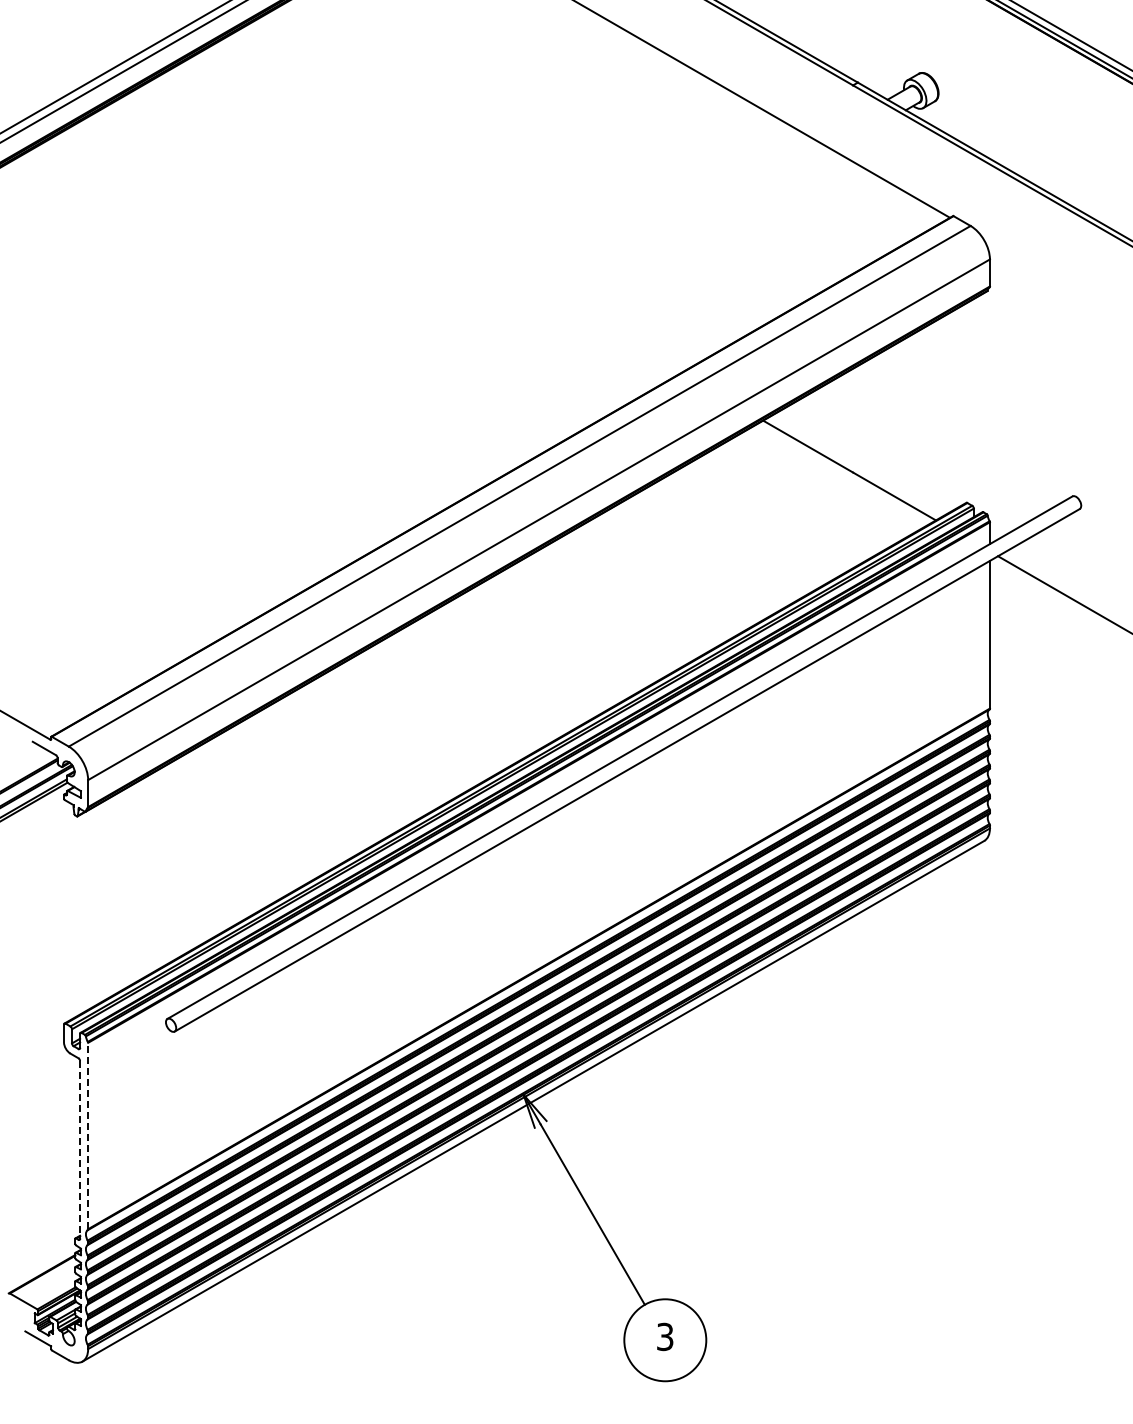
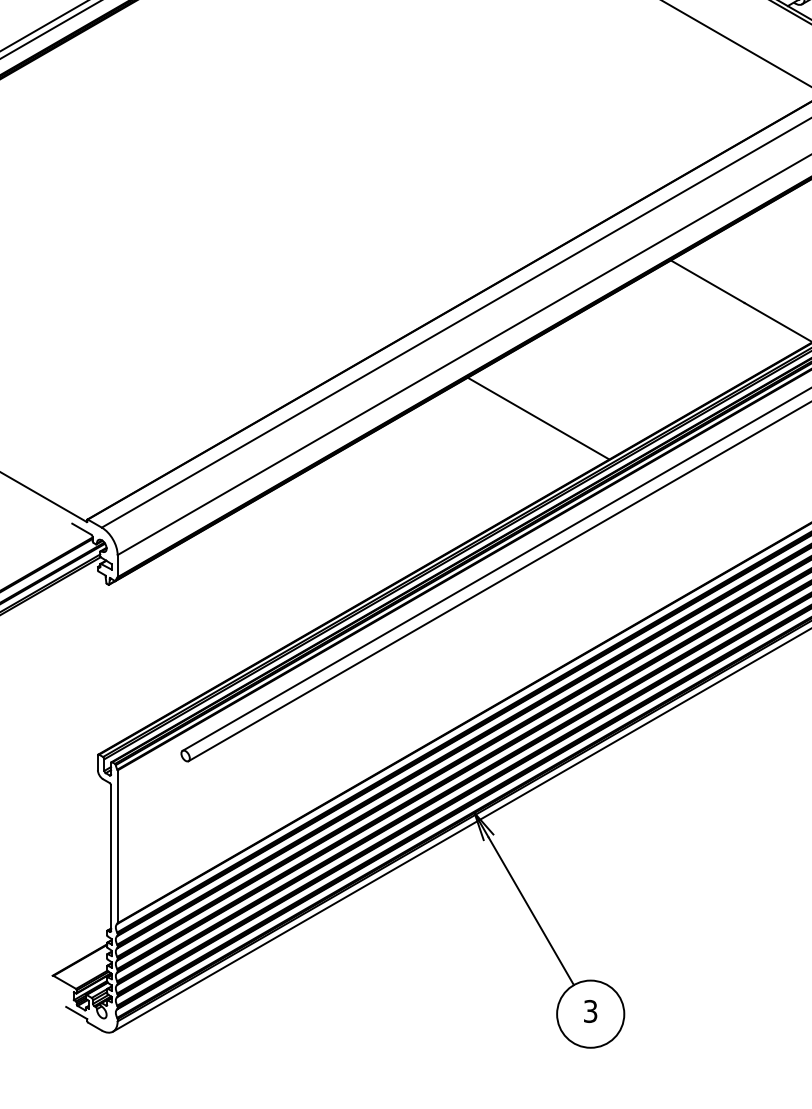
line: (601, 613) -> (538, 418), added
line: (88, 1135) -> (117, 846), dashed -> solid
line: (80, 1149) -> (111, 857), dashed -> solid

